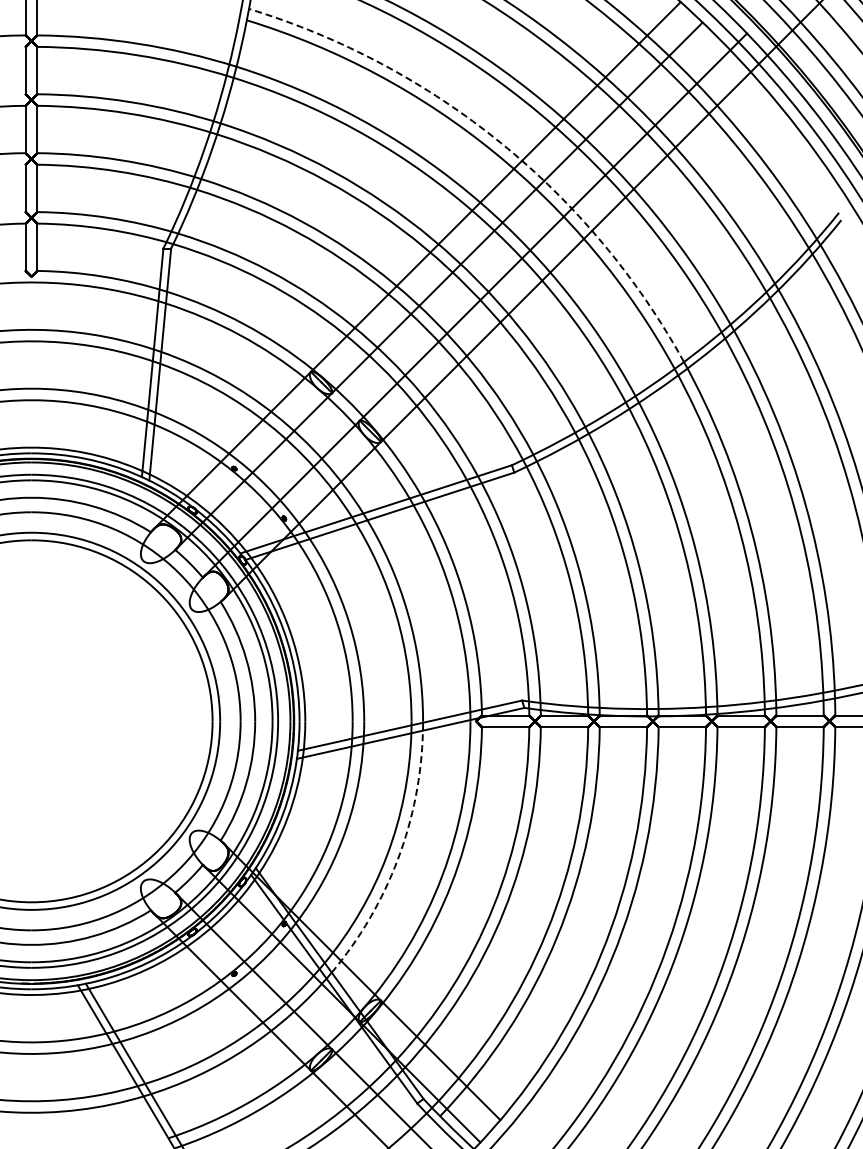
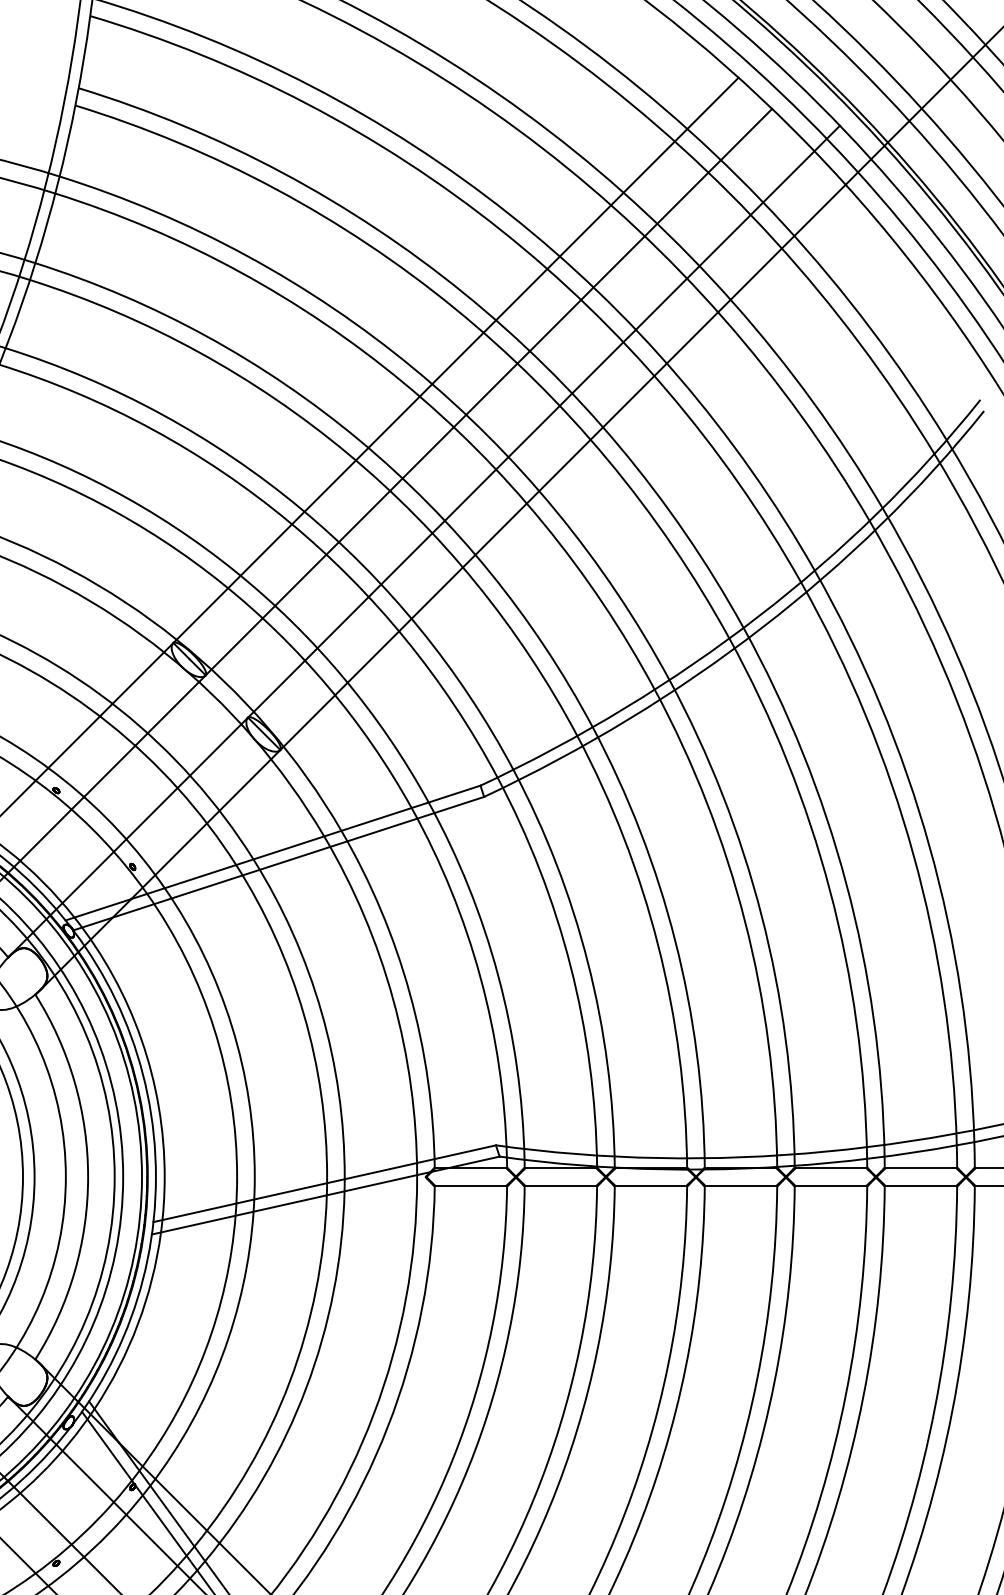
arc: (501, 143) -> (464, 293), dashed -> solid
arc: (397, 859) -> (305, 1388), dashed -> solid

